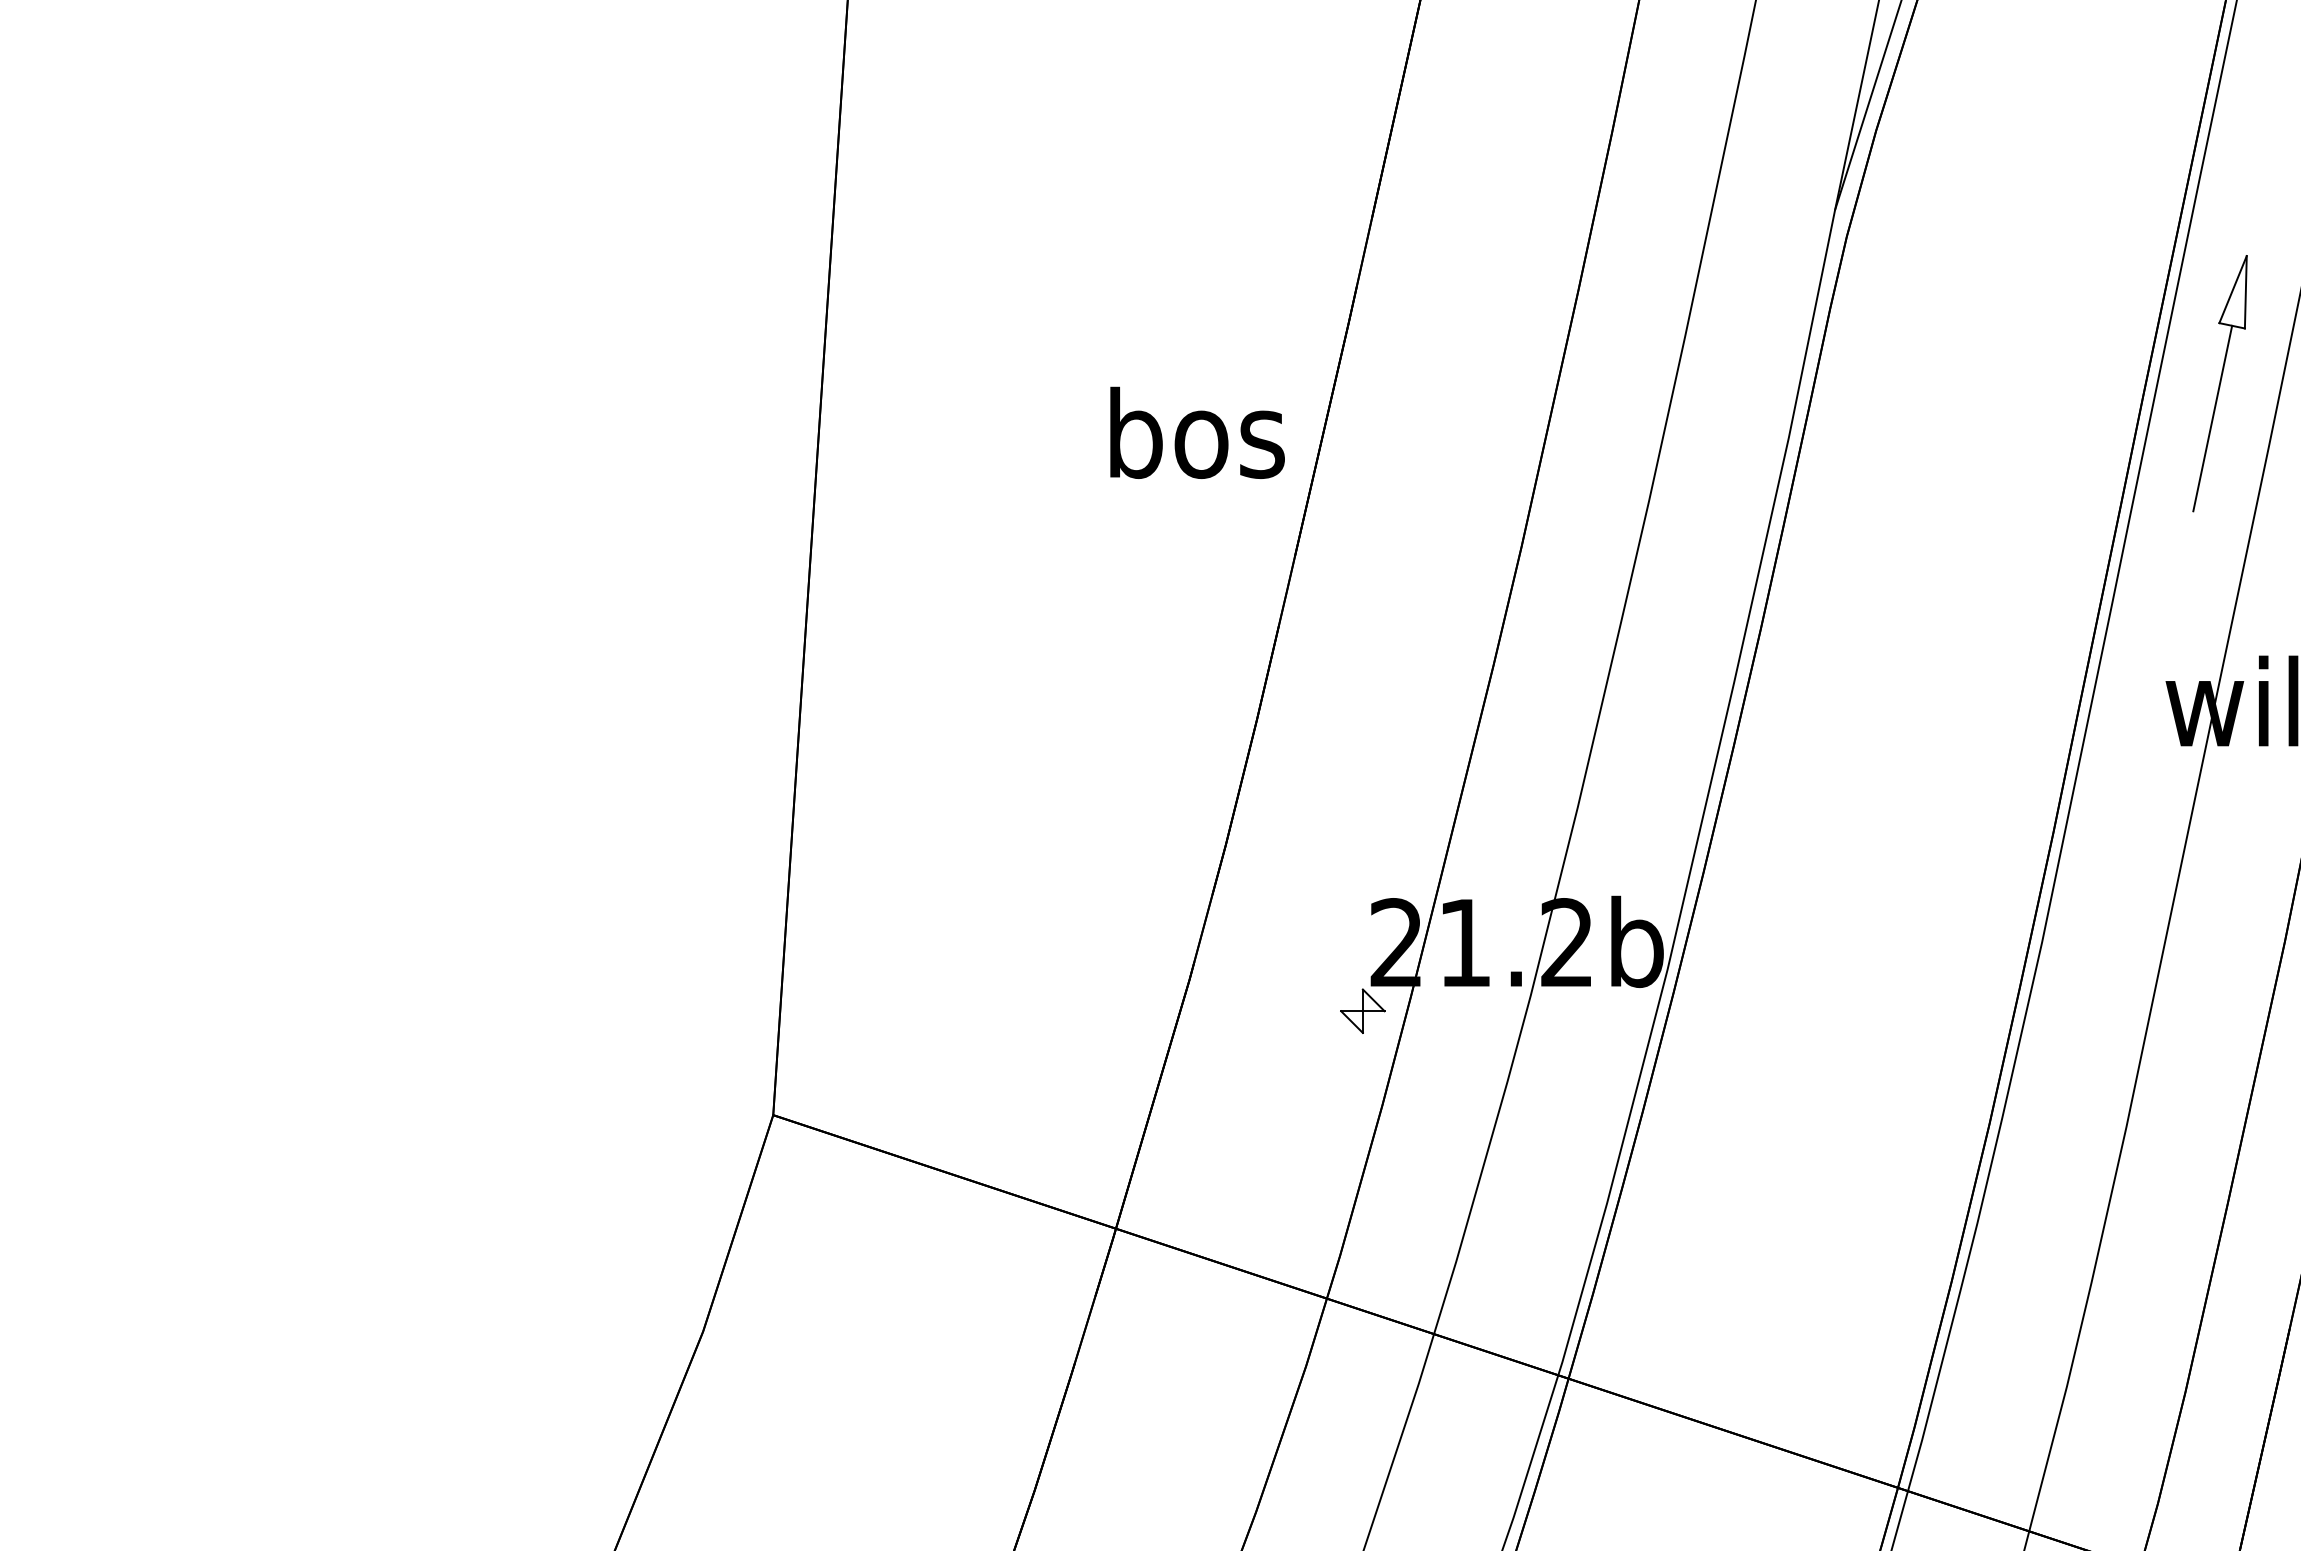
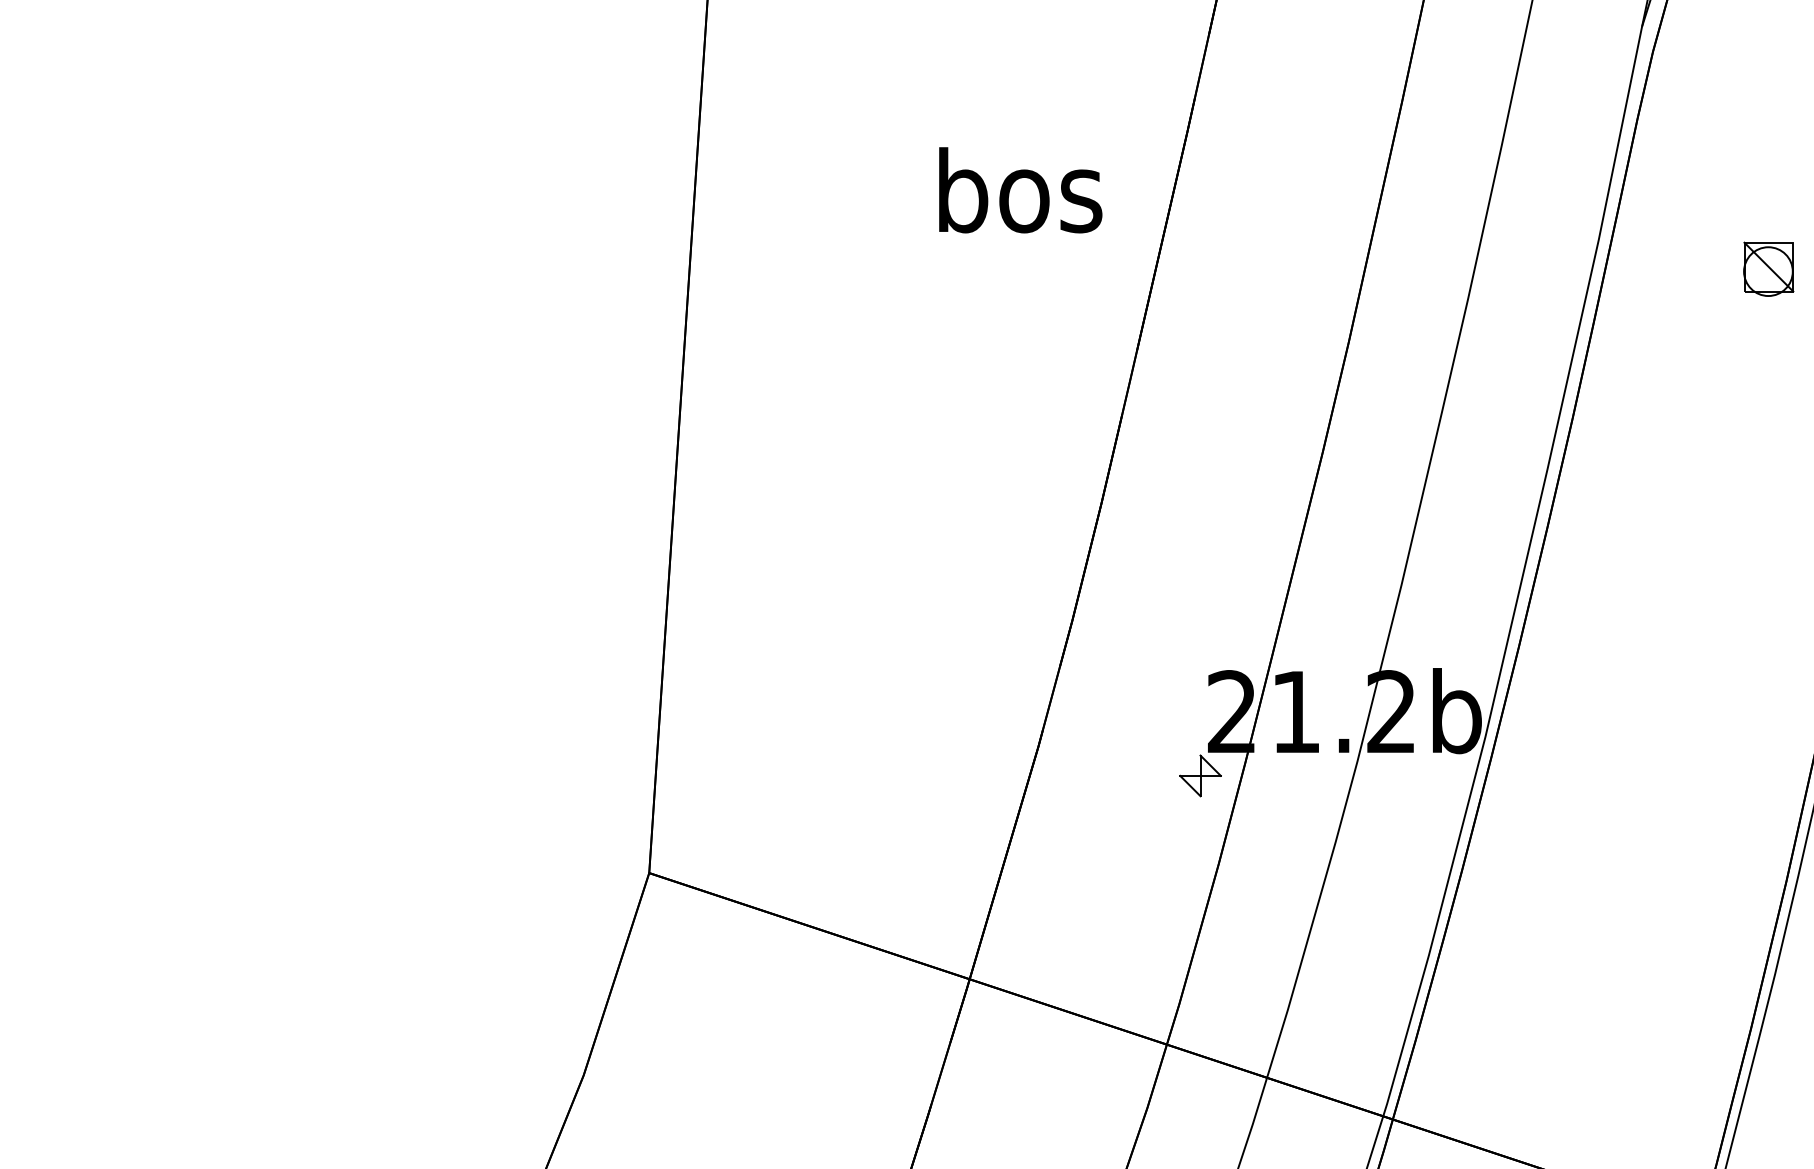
text: (1197, 432) -> (1020, 189), moved
part: (1970, 468) -> (1768, 268), added

